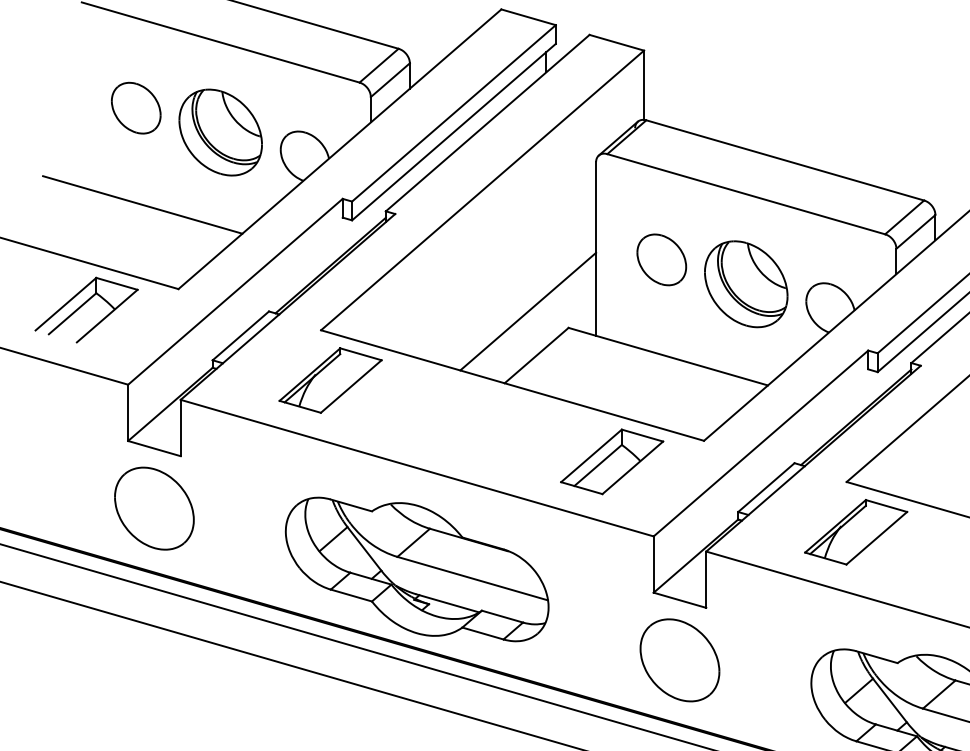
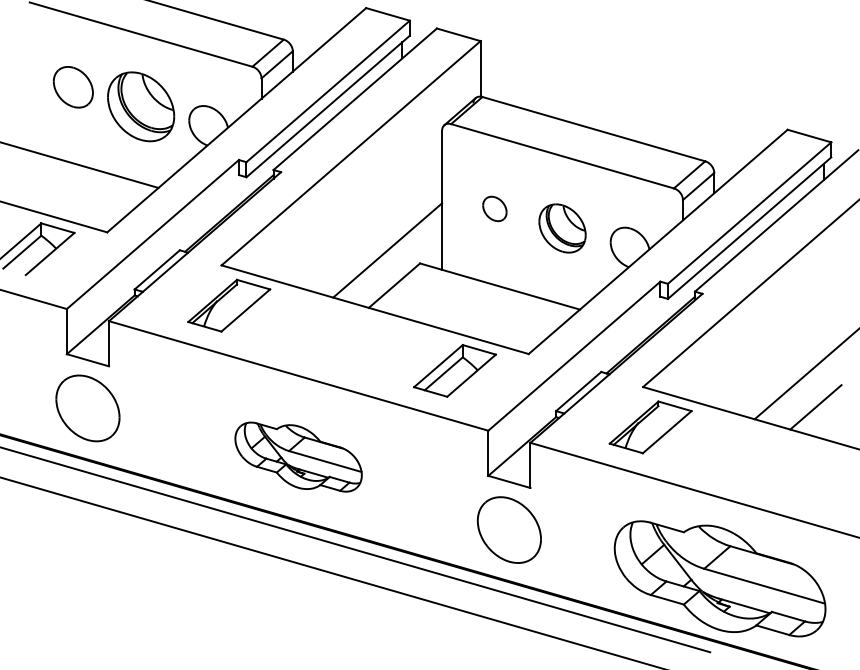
part: (661, 259) -> (494, 208), size x0.6
part: (746, 284) -> (562, 228), size x0.7
part: (416, 568) -> (298, 456), size x0.6

